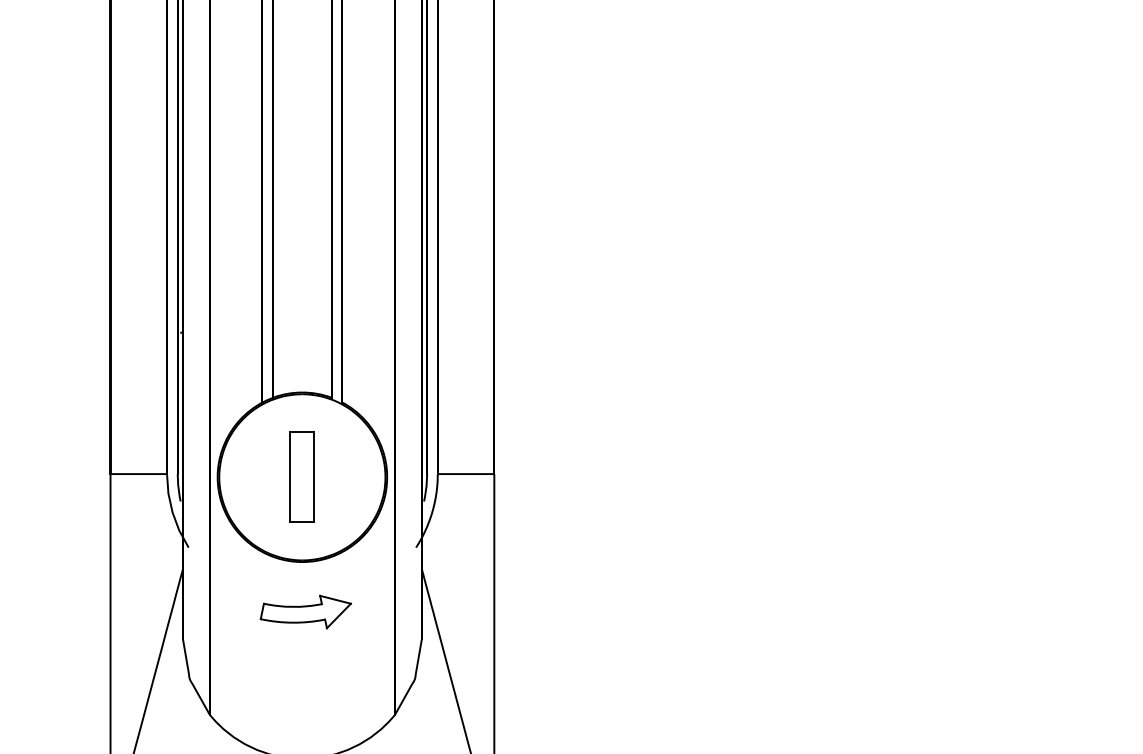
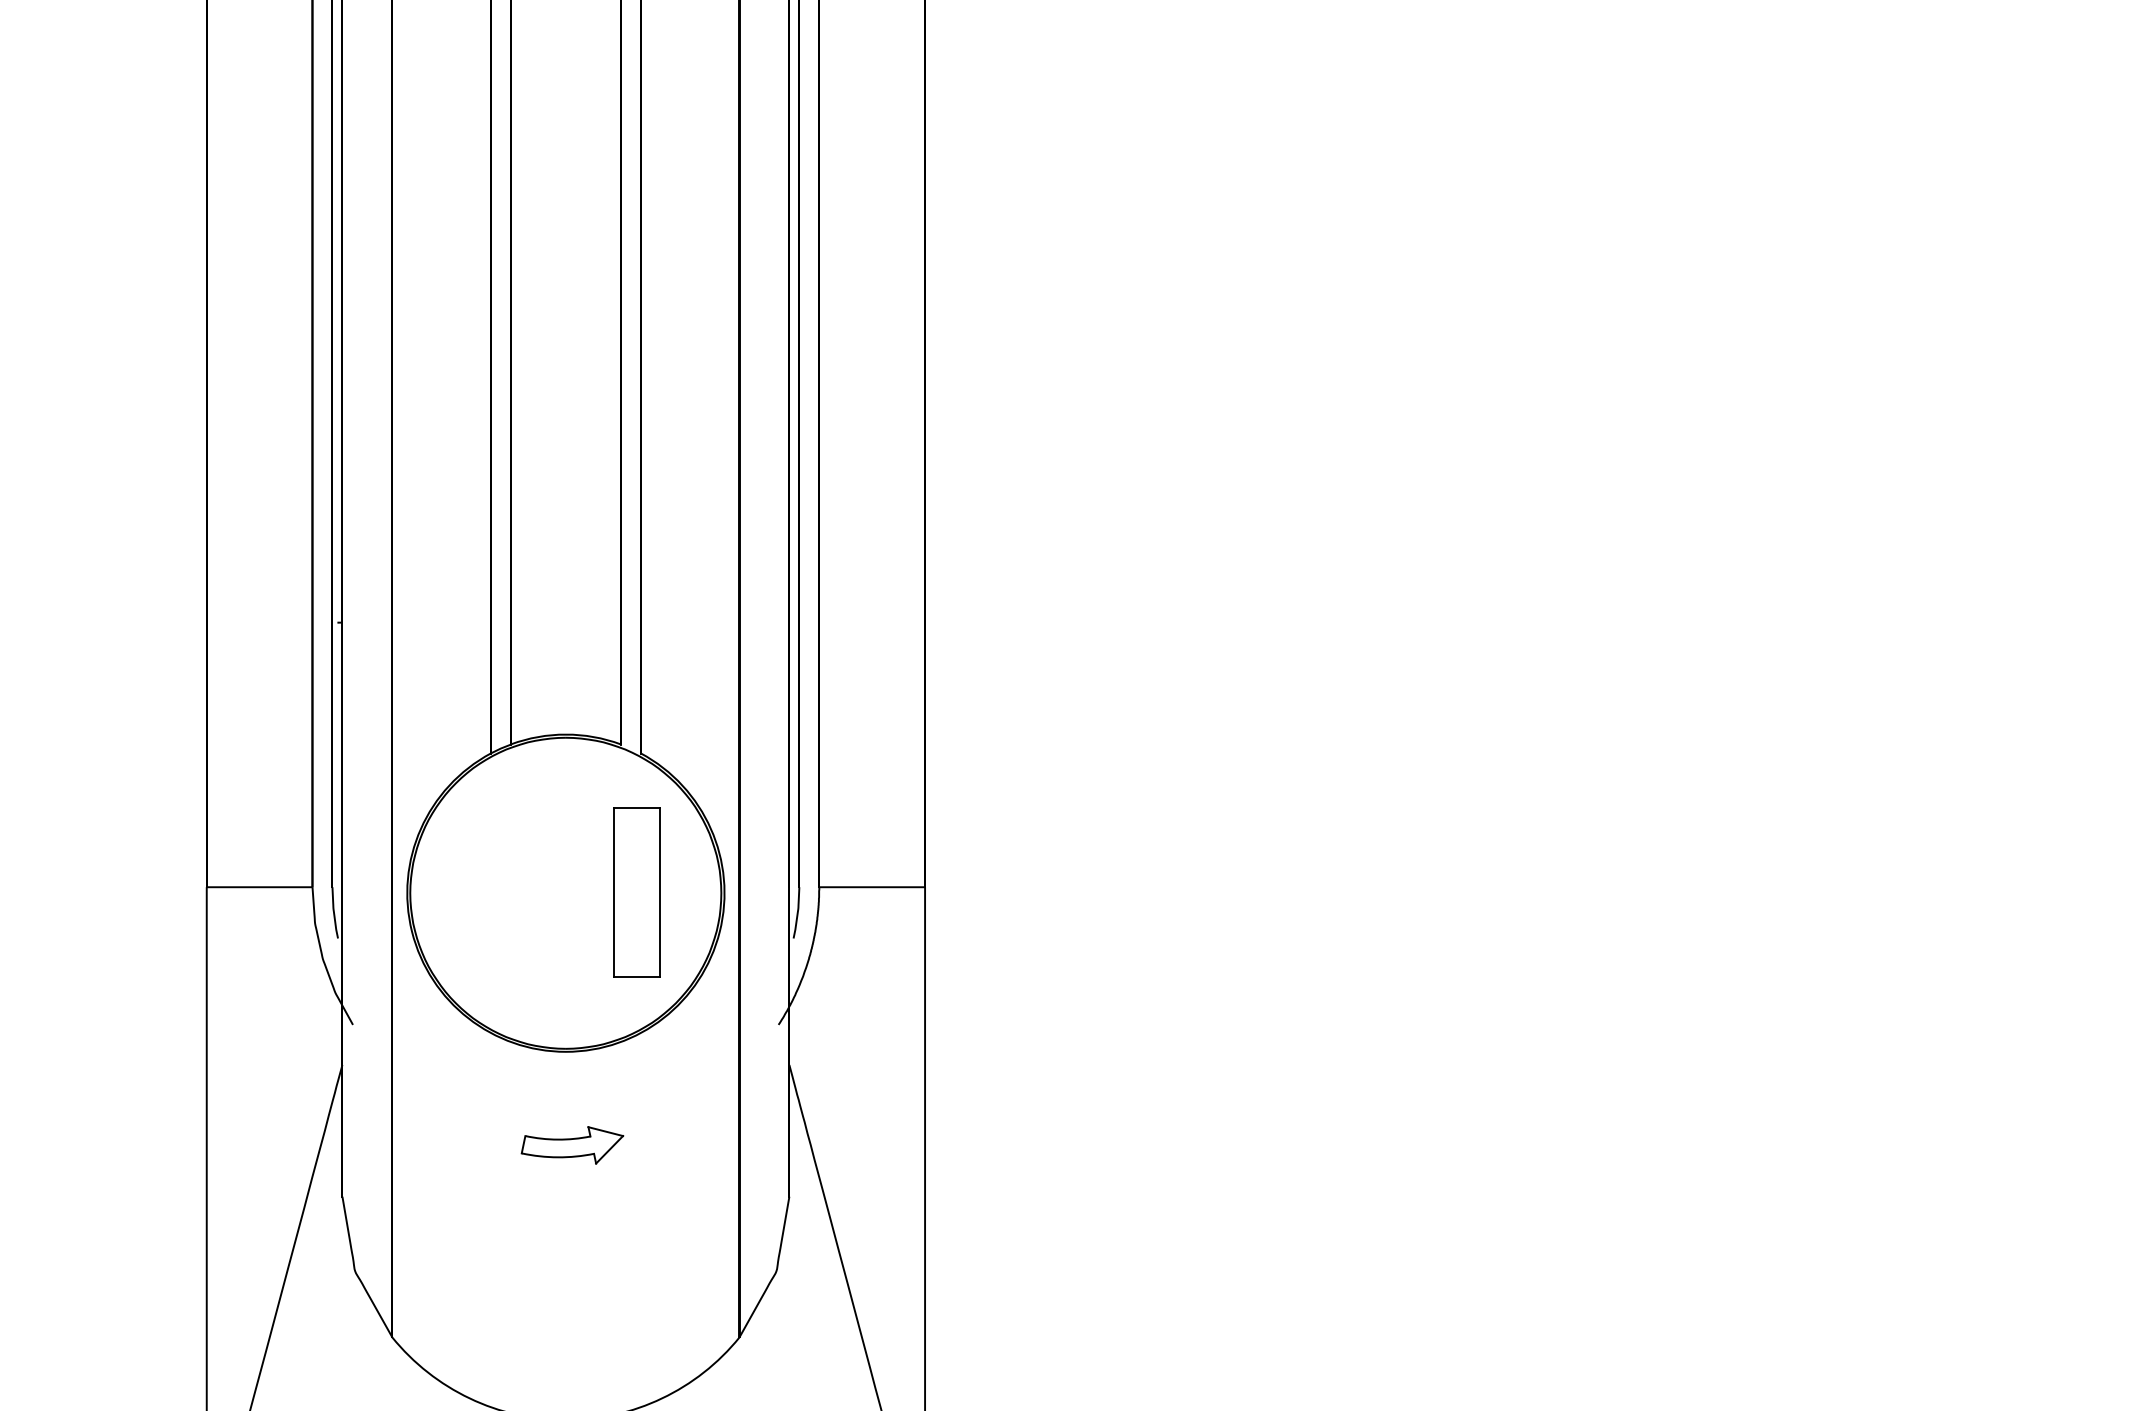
part: (301, 476) -> (635, 891), moved
part: (305, 611) -> (571, 1144), size x0.6

